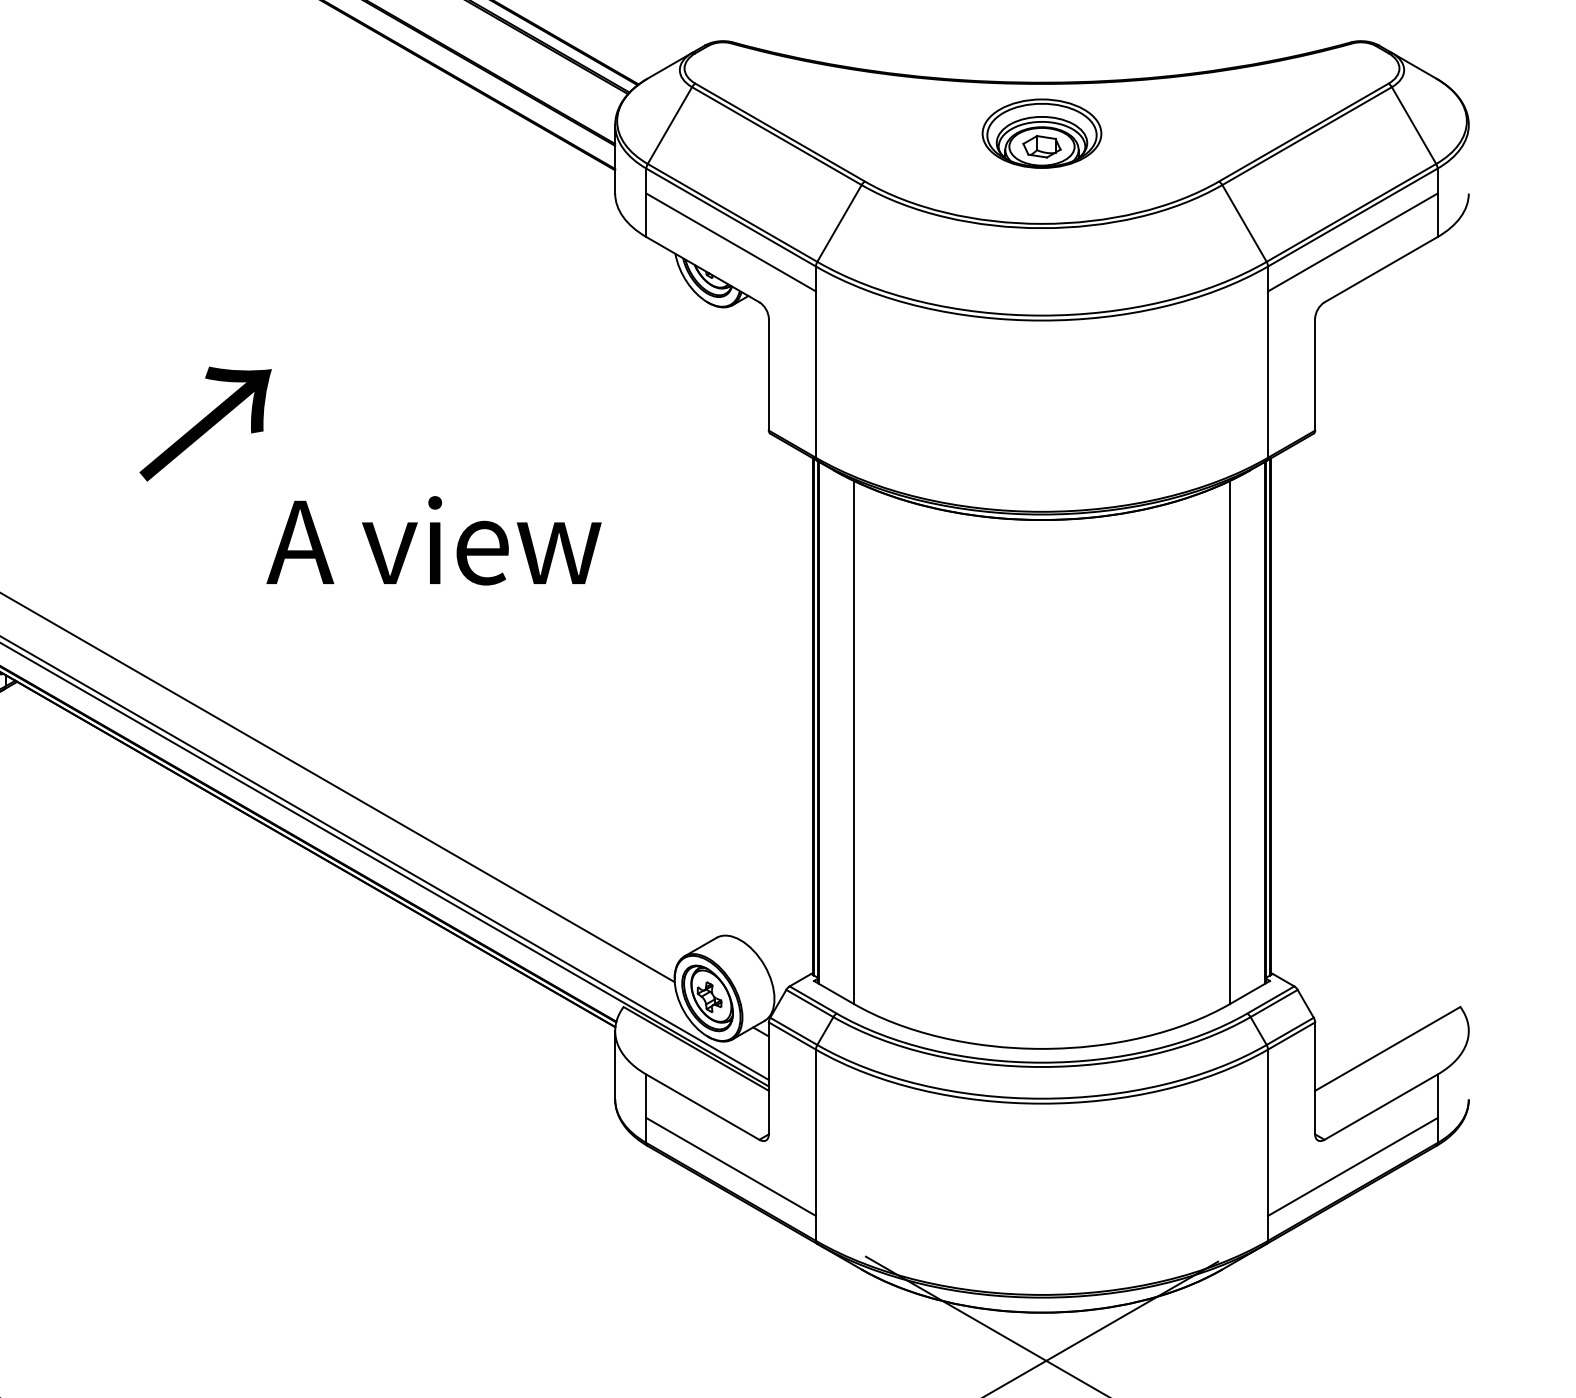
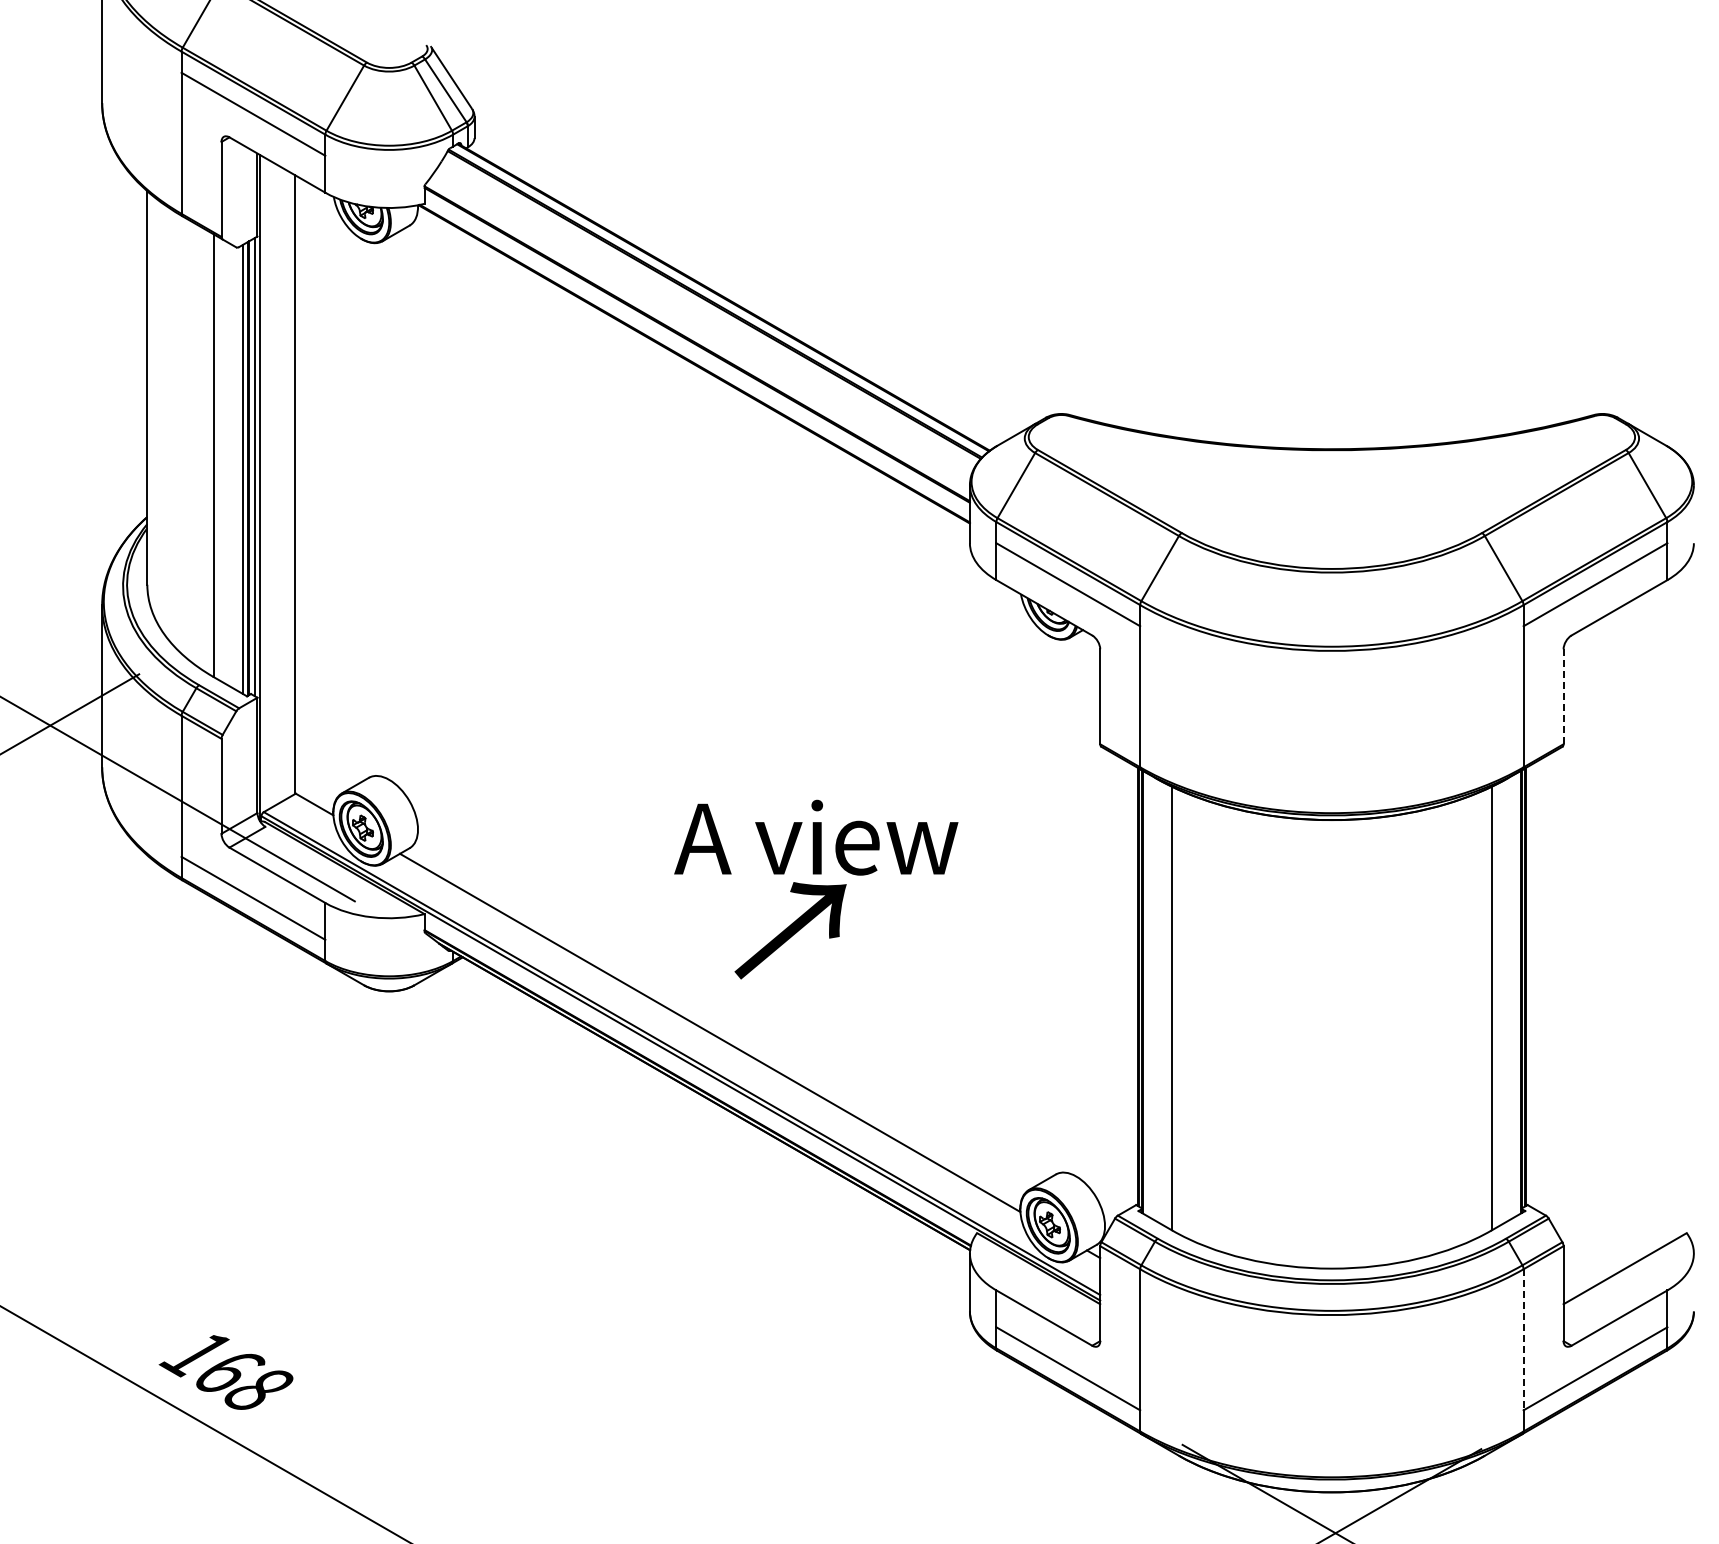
part: (1041, 133) -> (1331, 492), removed
line: (1315, 375) -> (1563, 697), solid -> dashed
text: (205, 423) -> (790, 930), moved
line: (1267, 1132) -> (1523, 1339), solid -> dashed

